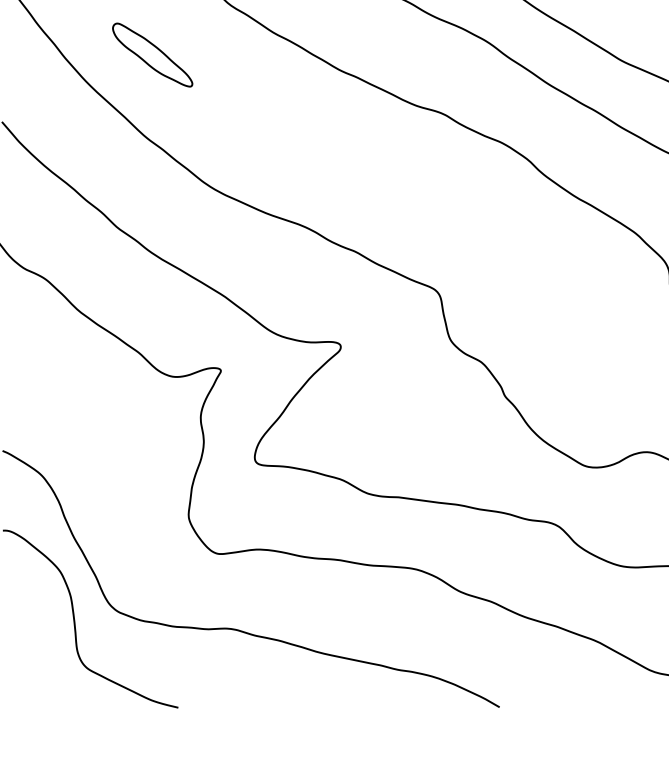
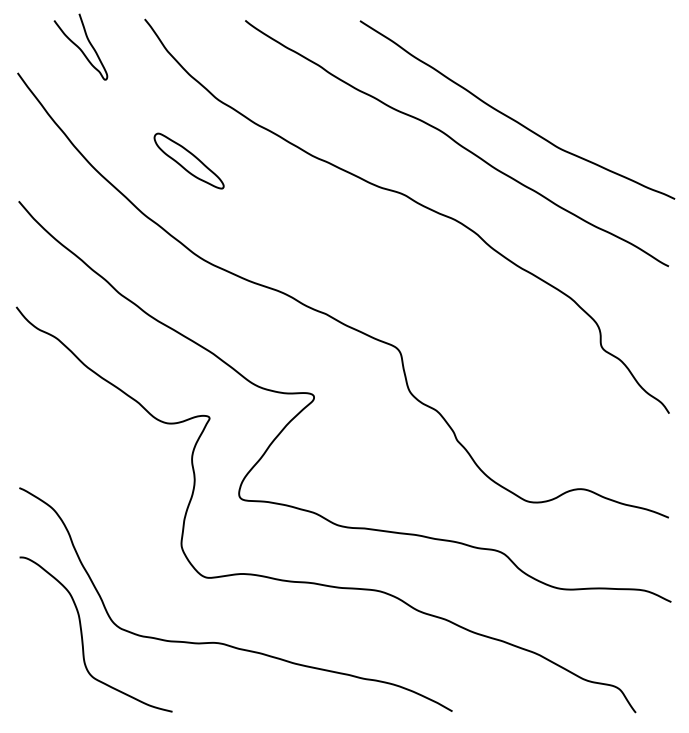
part: (151, 54) -> (188, 160), moved

